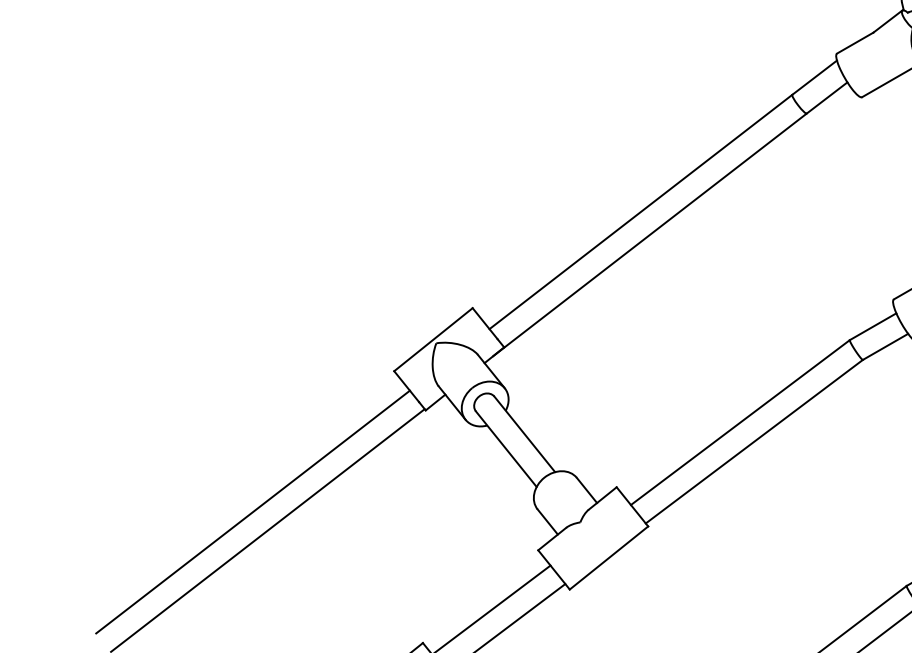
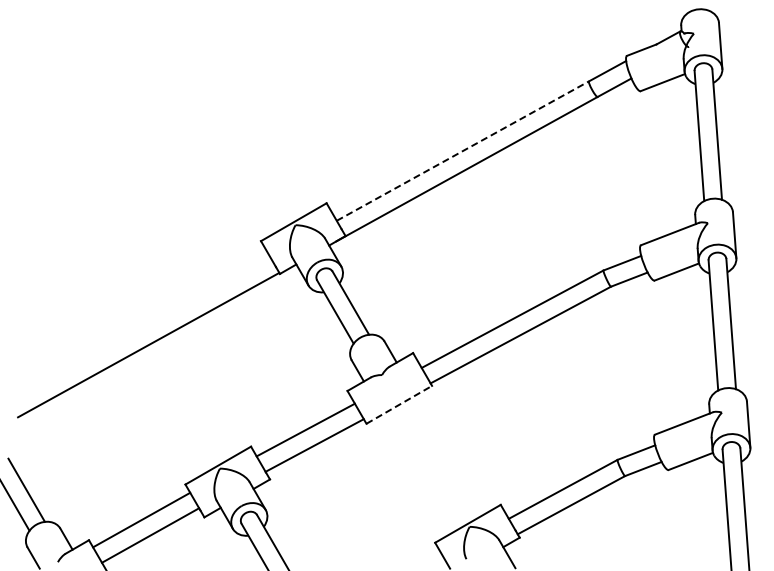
line: (641, 211) -> (463, 150), solid -> dashed
line: (252, 511) -> (139, 329), removed
line: (609, 557) -> (399, 404), solid -> dashed

